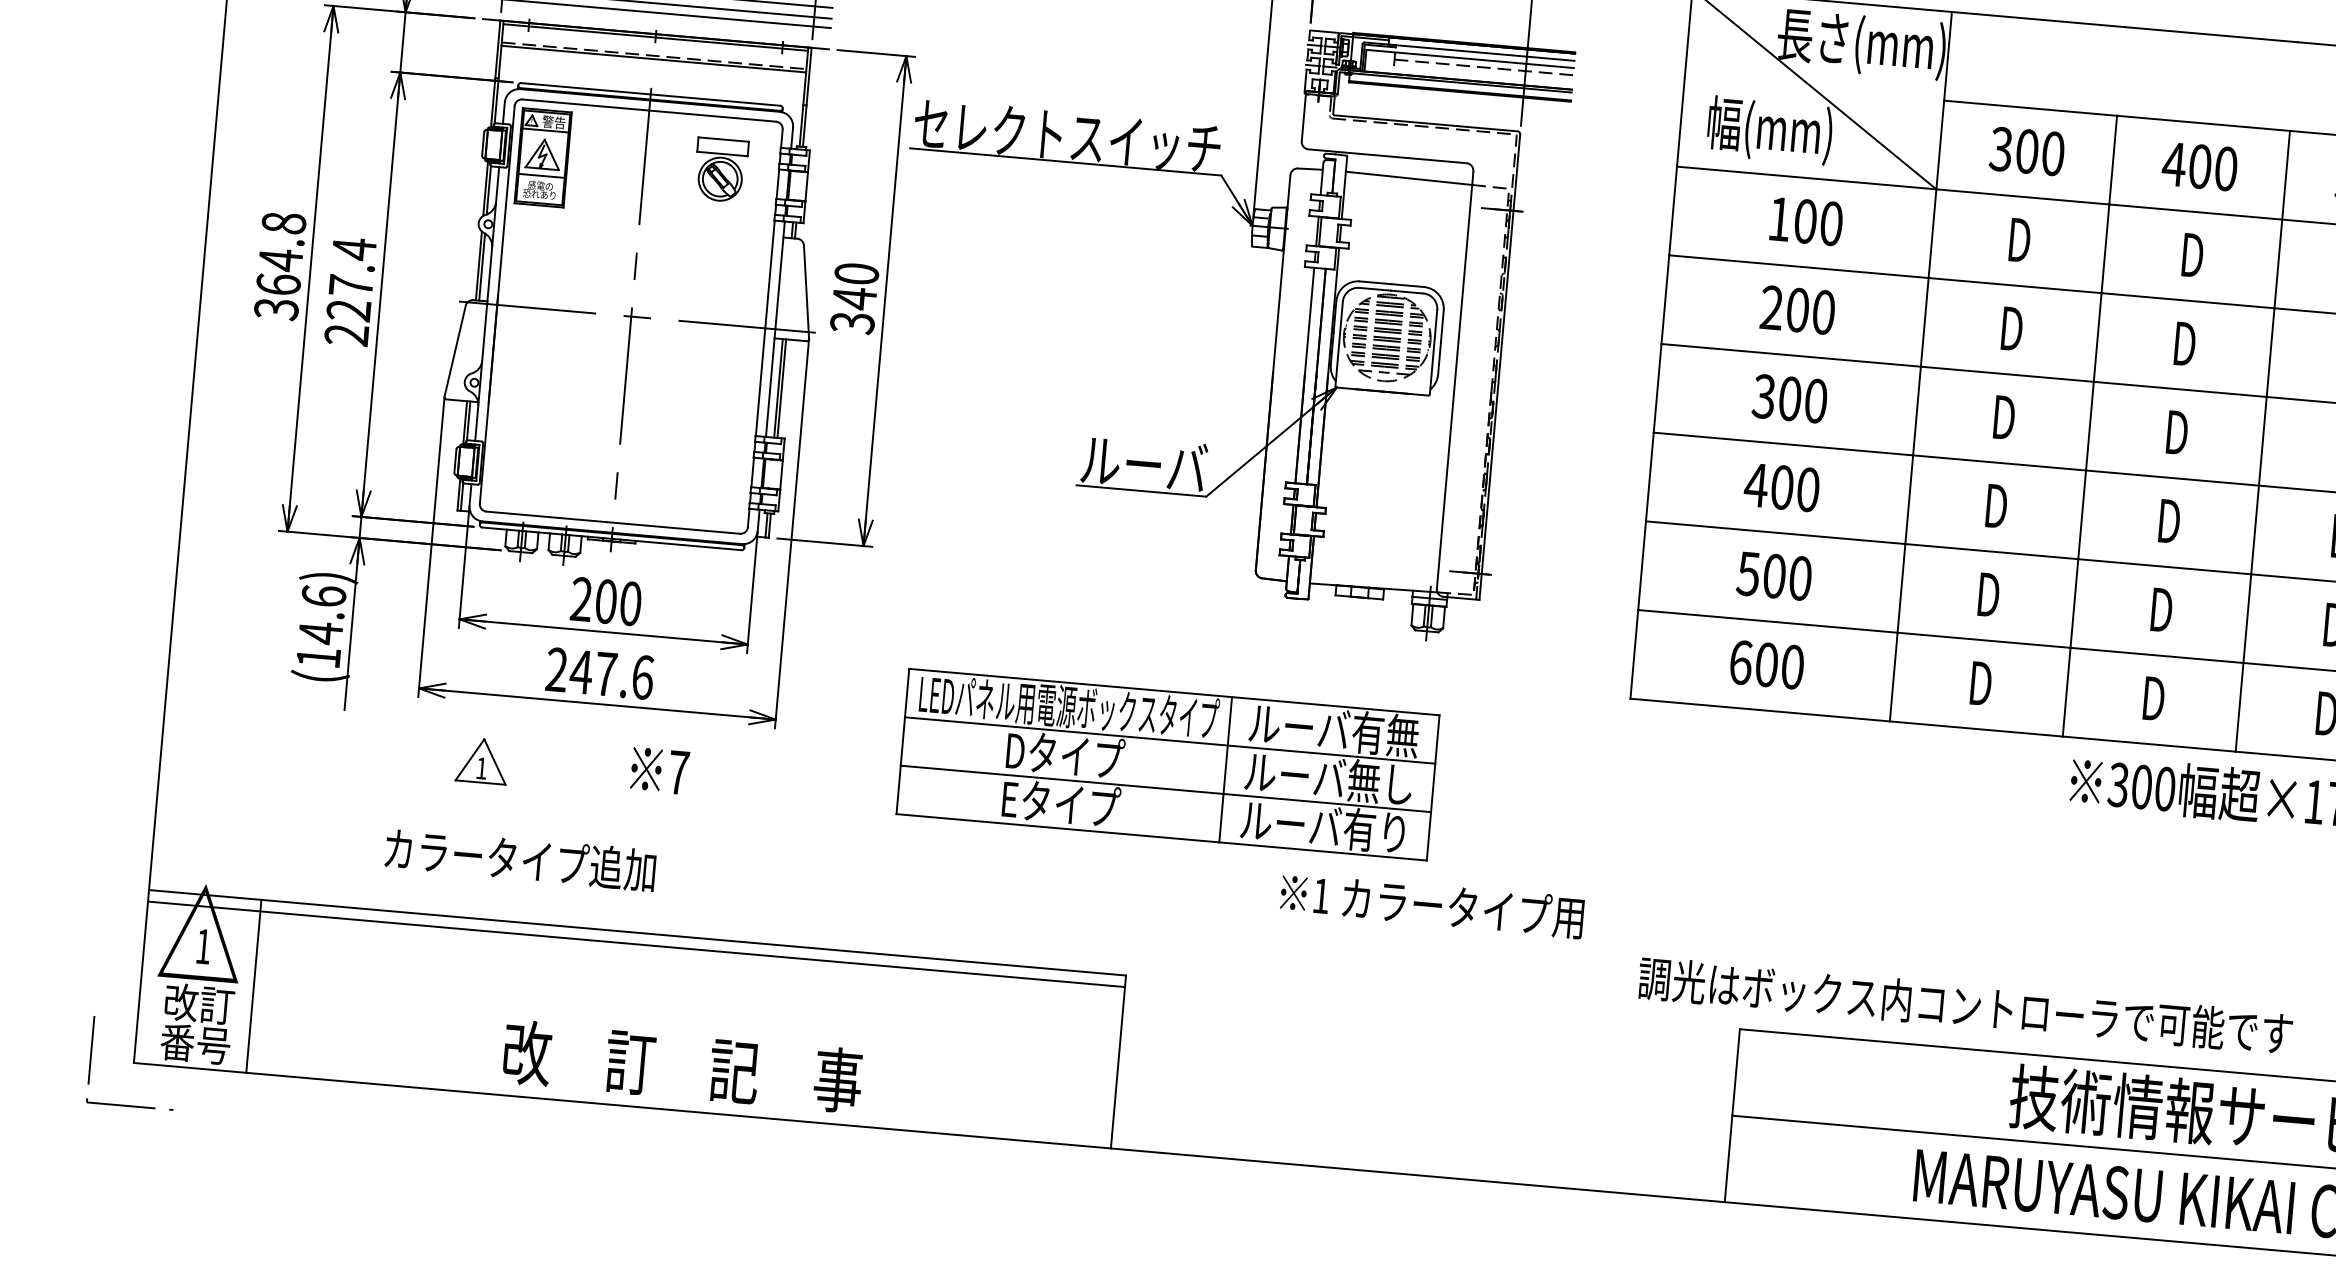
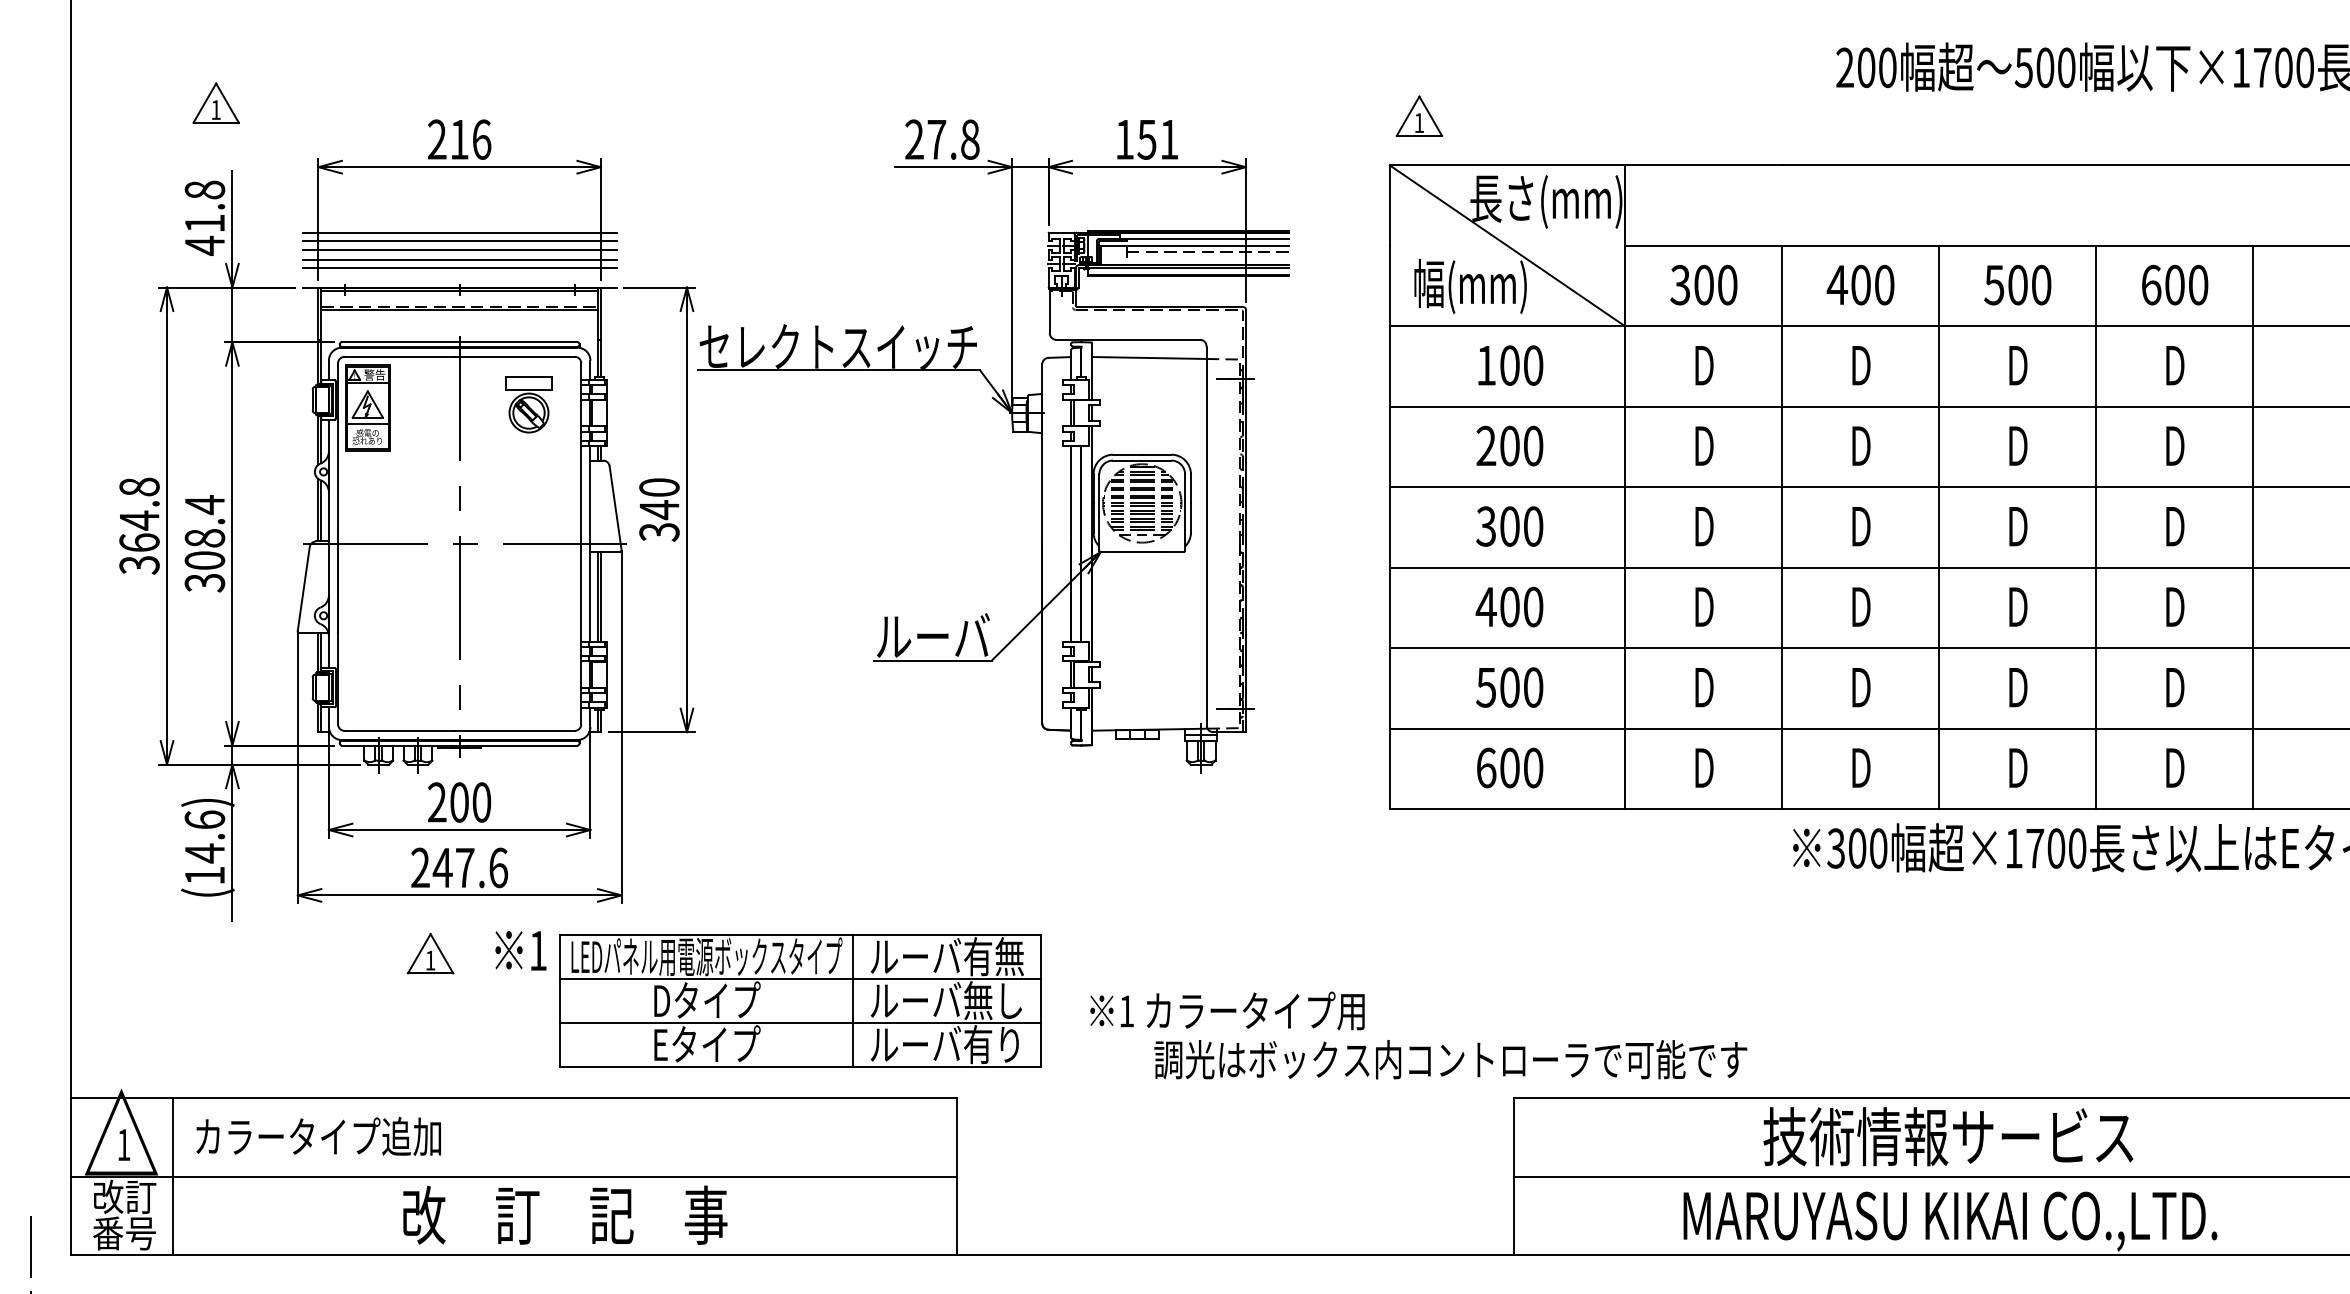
text: (348, 310) -> (204, 560), 227.4 -> 308.4
part: (482, 760) -> (430, 953), moved
part: (1168, 764) -> (800, 1000), moved
text: (678, 772) -> (538, 950), 7 -> 1
text: (520, 859) -> (318, 1136), moved
line: (636, 943) -> (513, 1176), moved
text: (1965, 1005) -> (1450, 1059), moved

